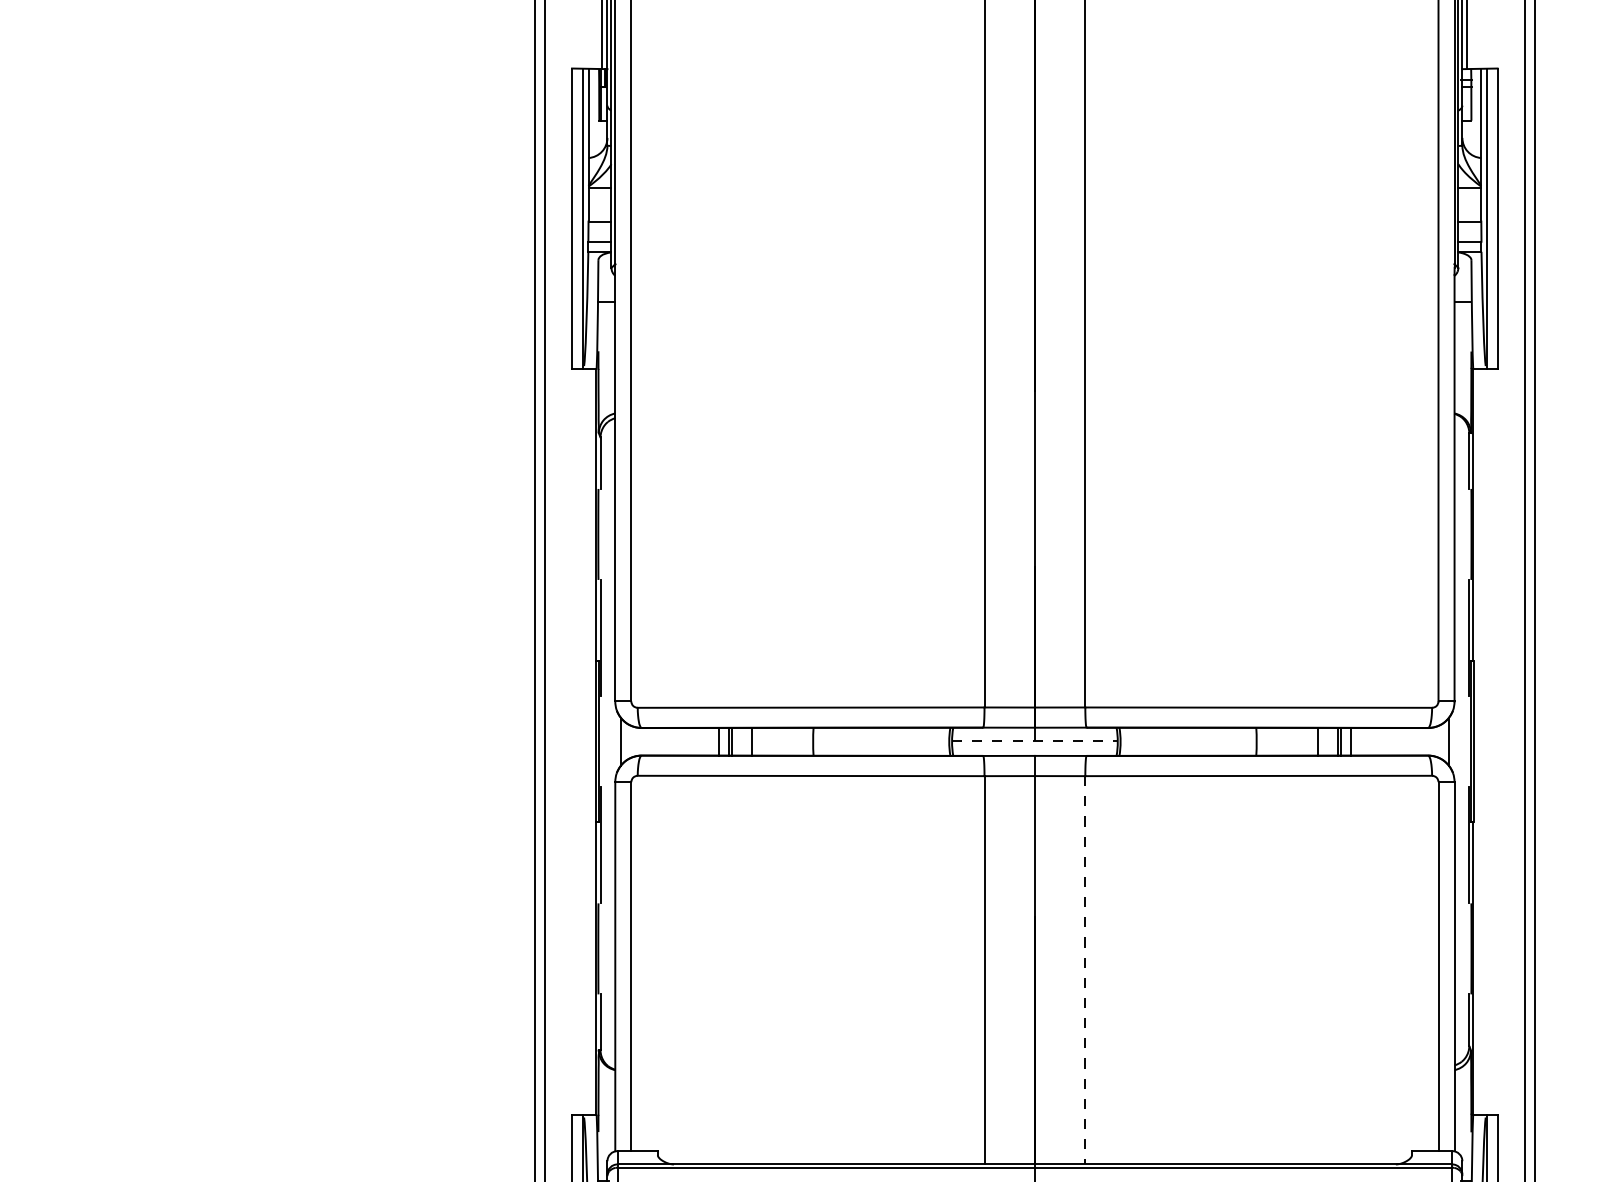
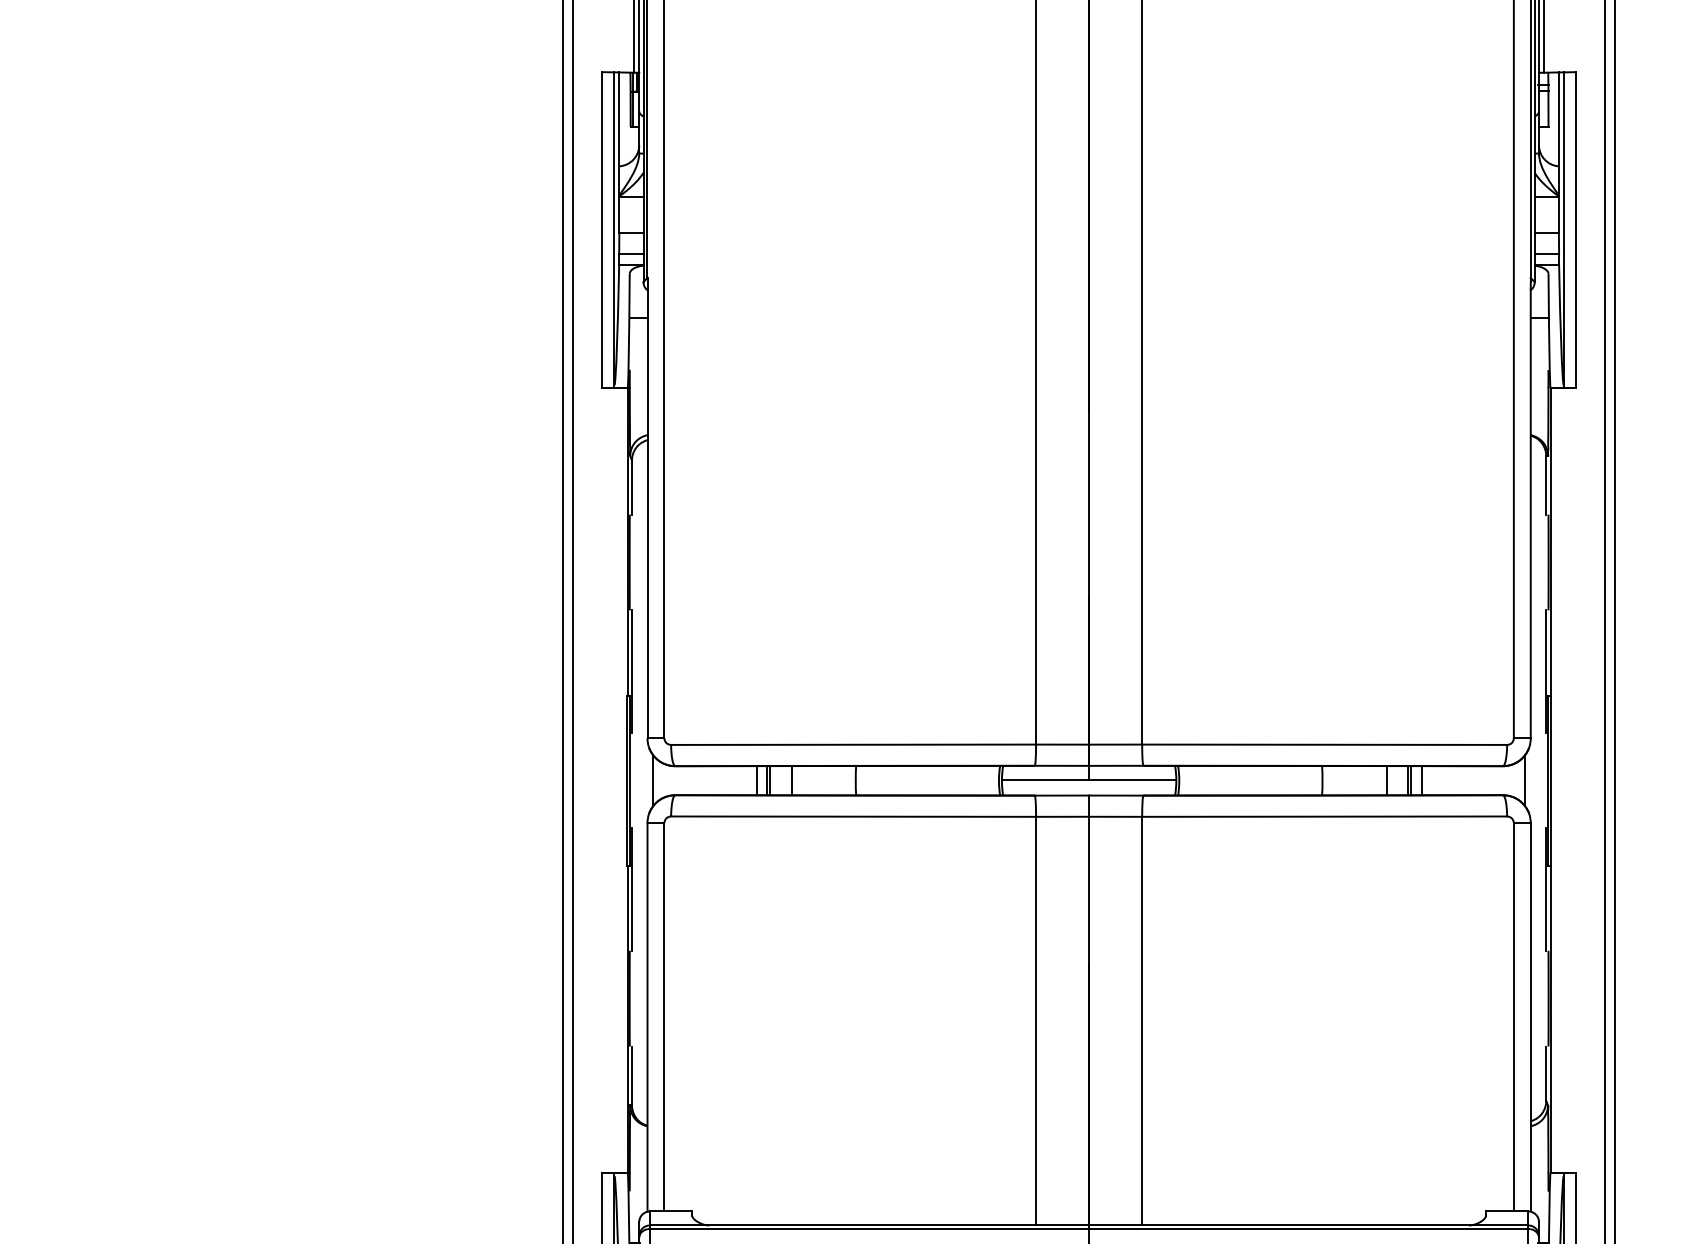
line: (1034, 741) -> (1088, 780), dashed -> solid
line: (1085, 970) -> (1142, 1021), dashed -> solid

